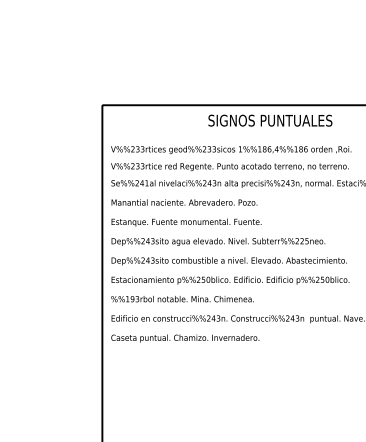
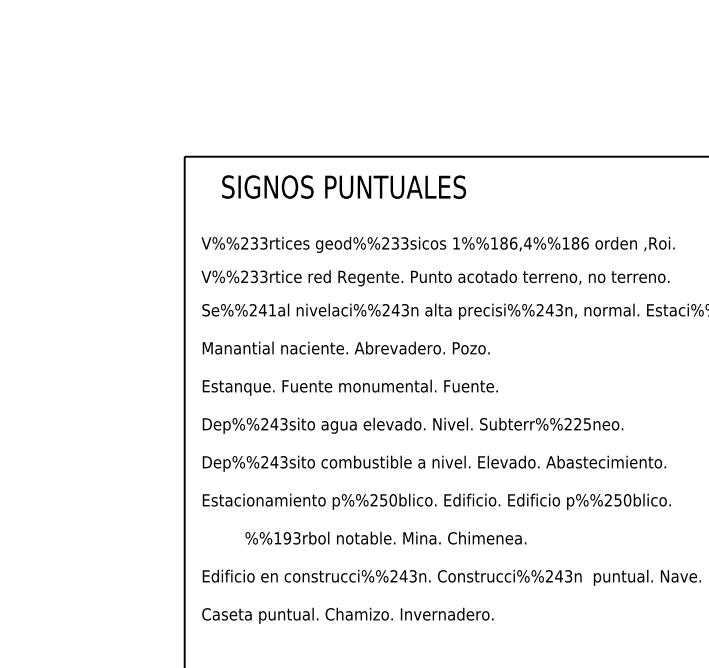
text: (270, 120) -> (344, 186), moved
text: (182, 299) -> (385, 538), moved

